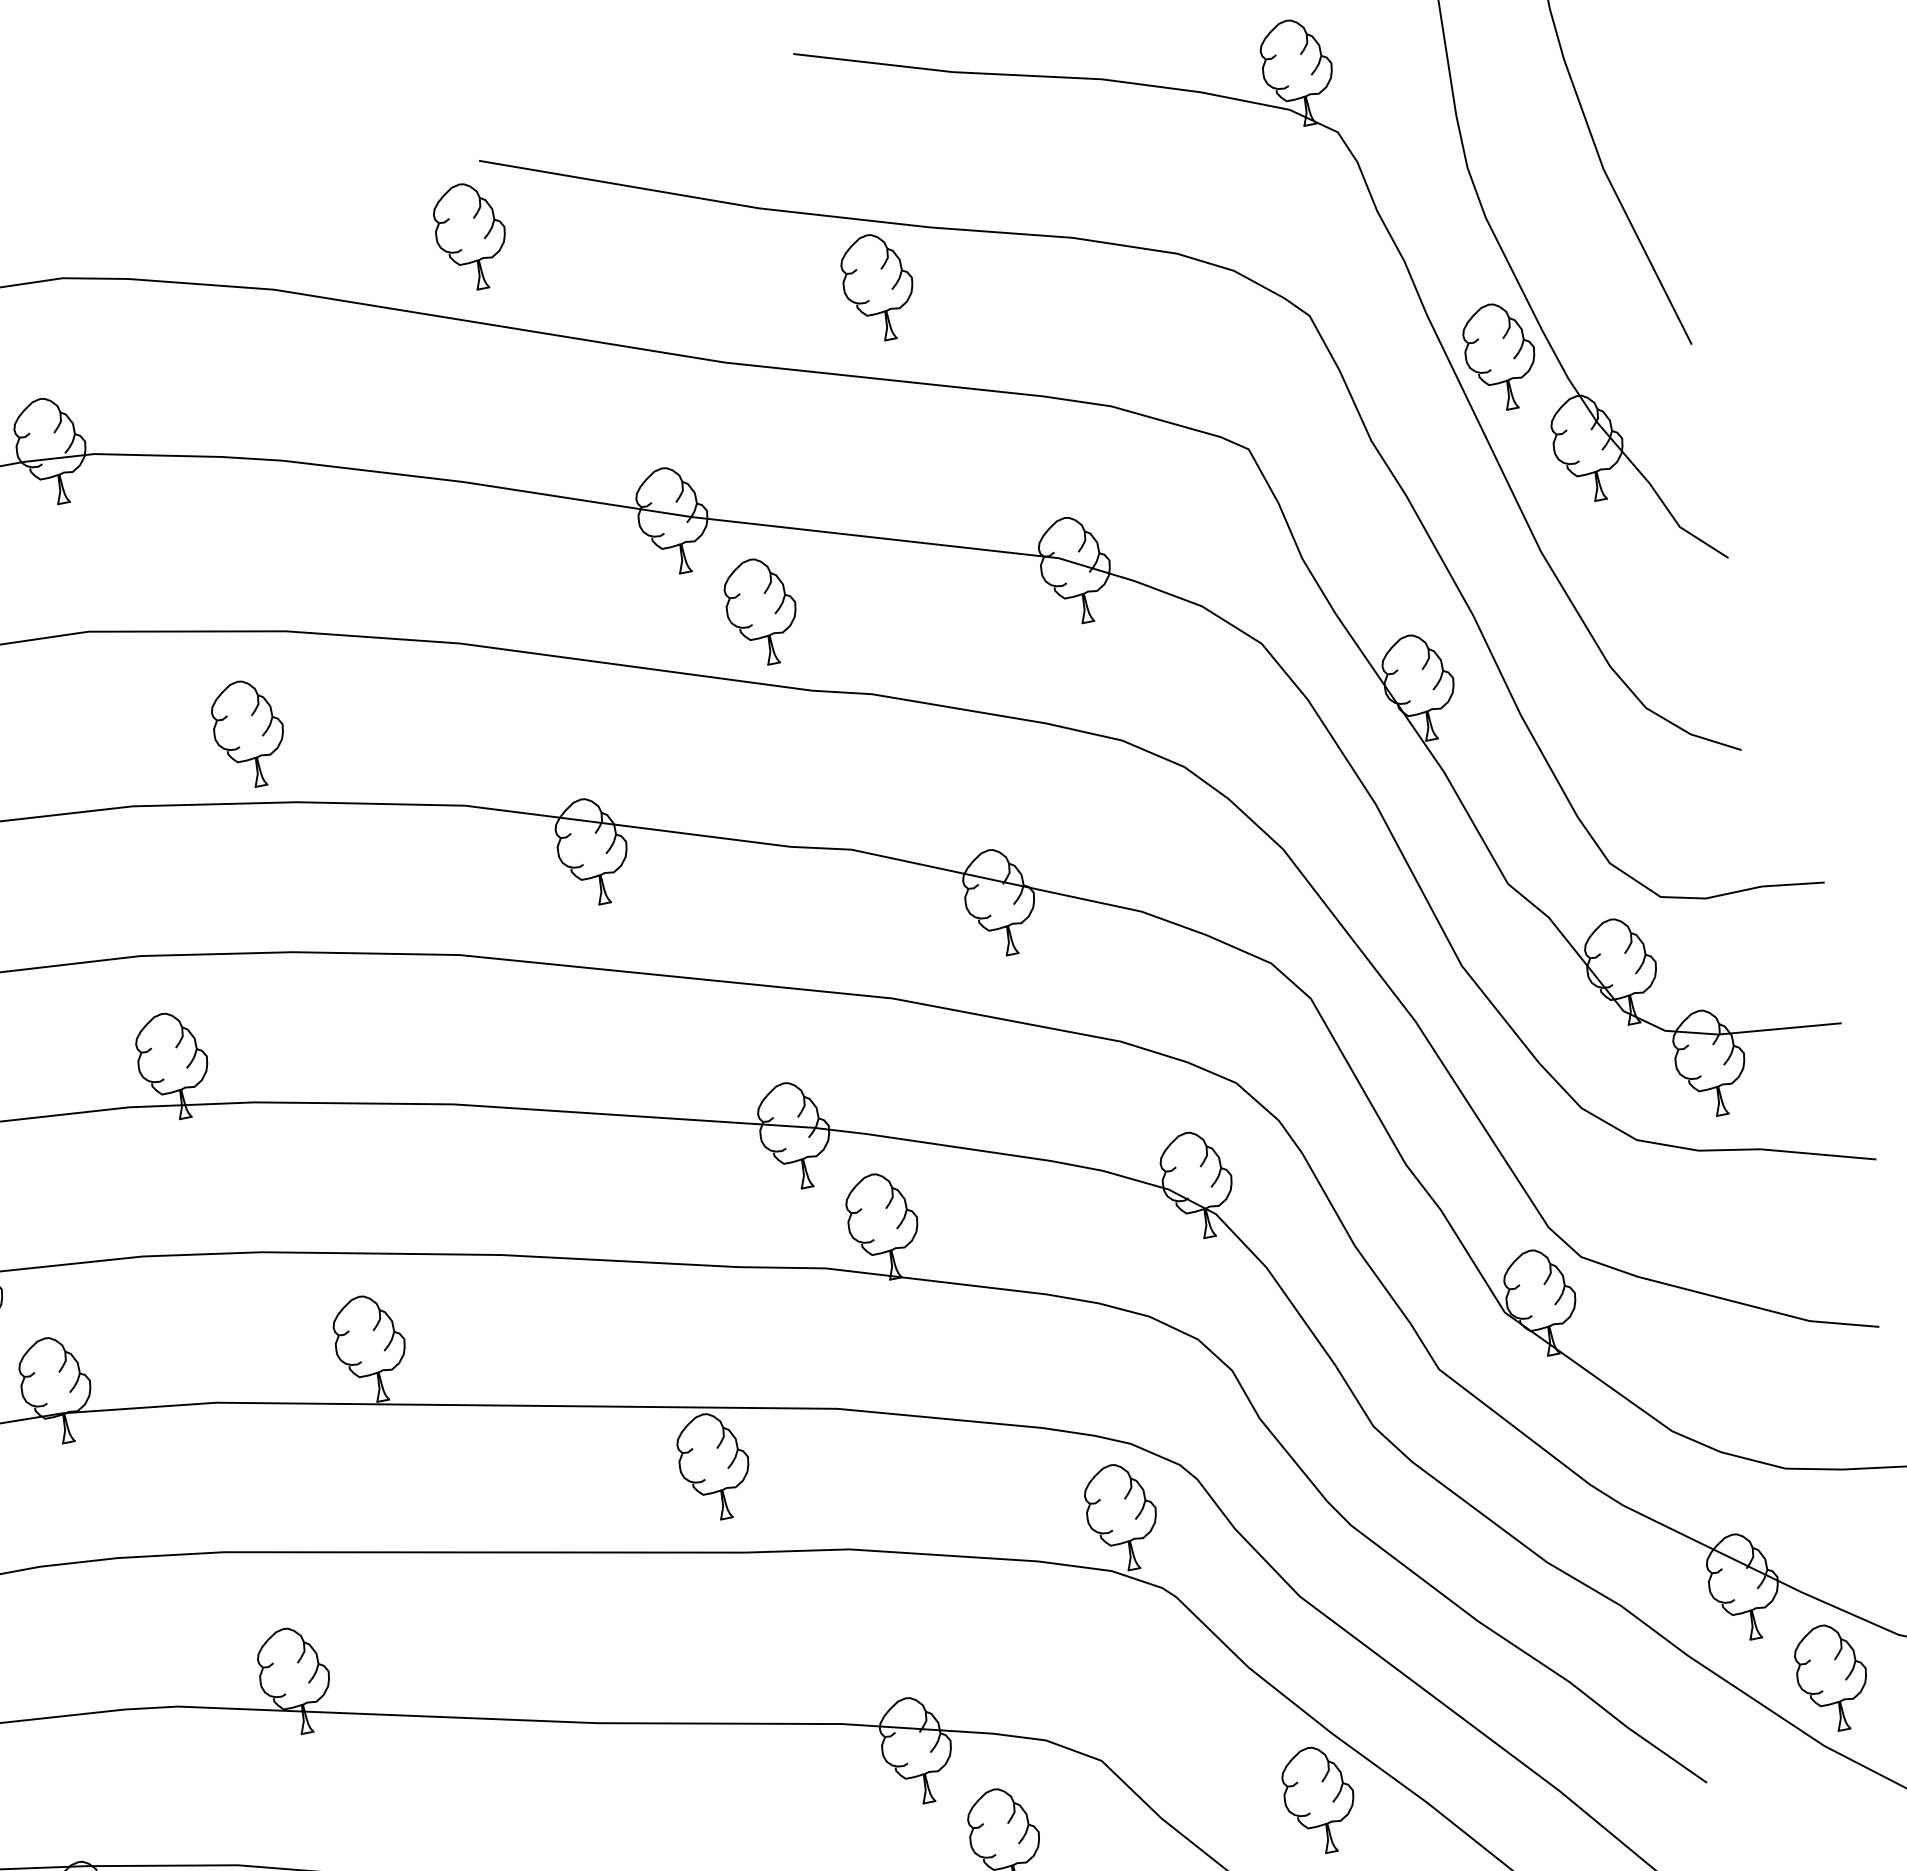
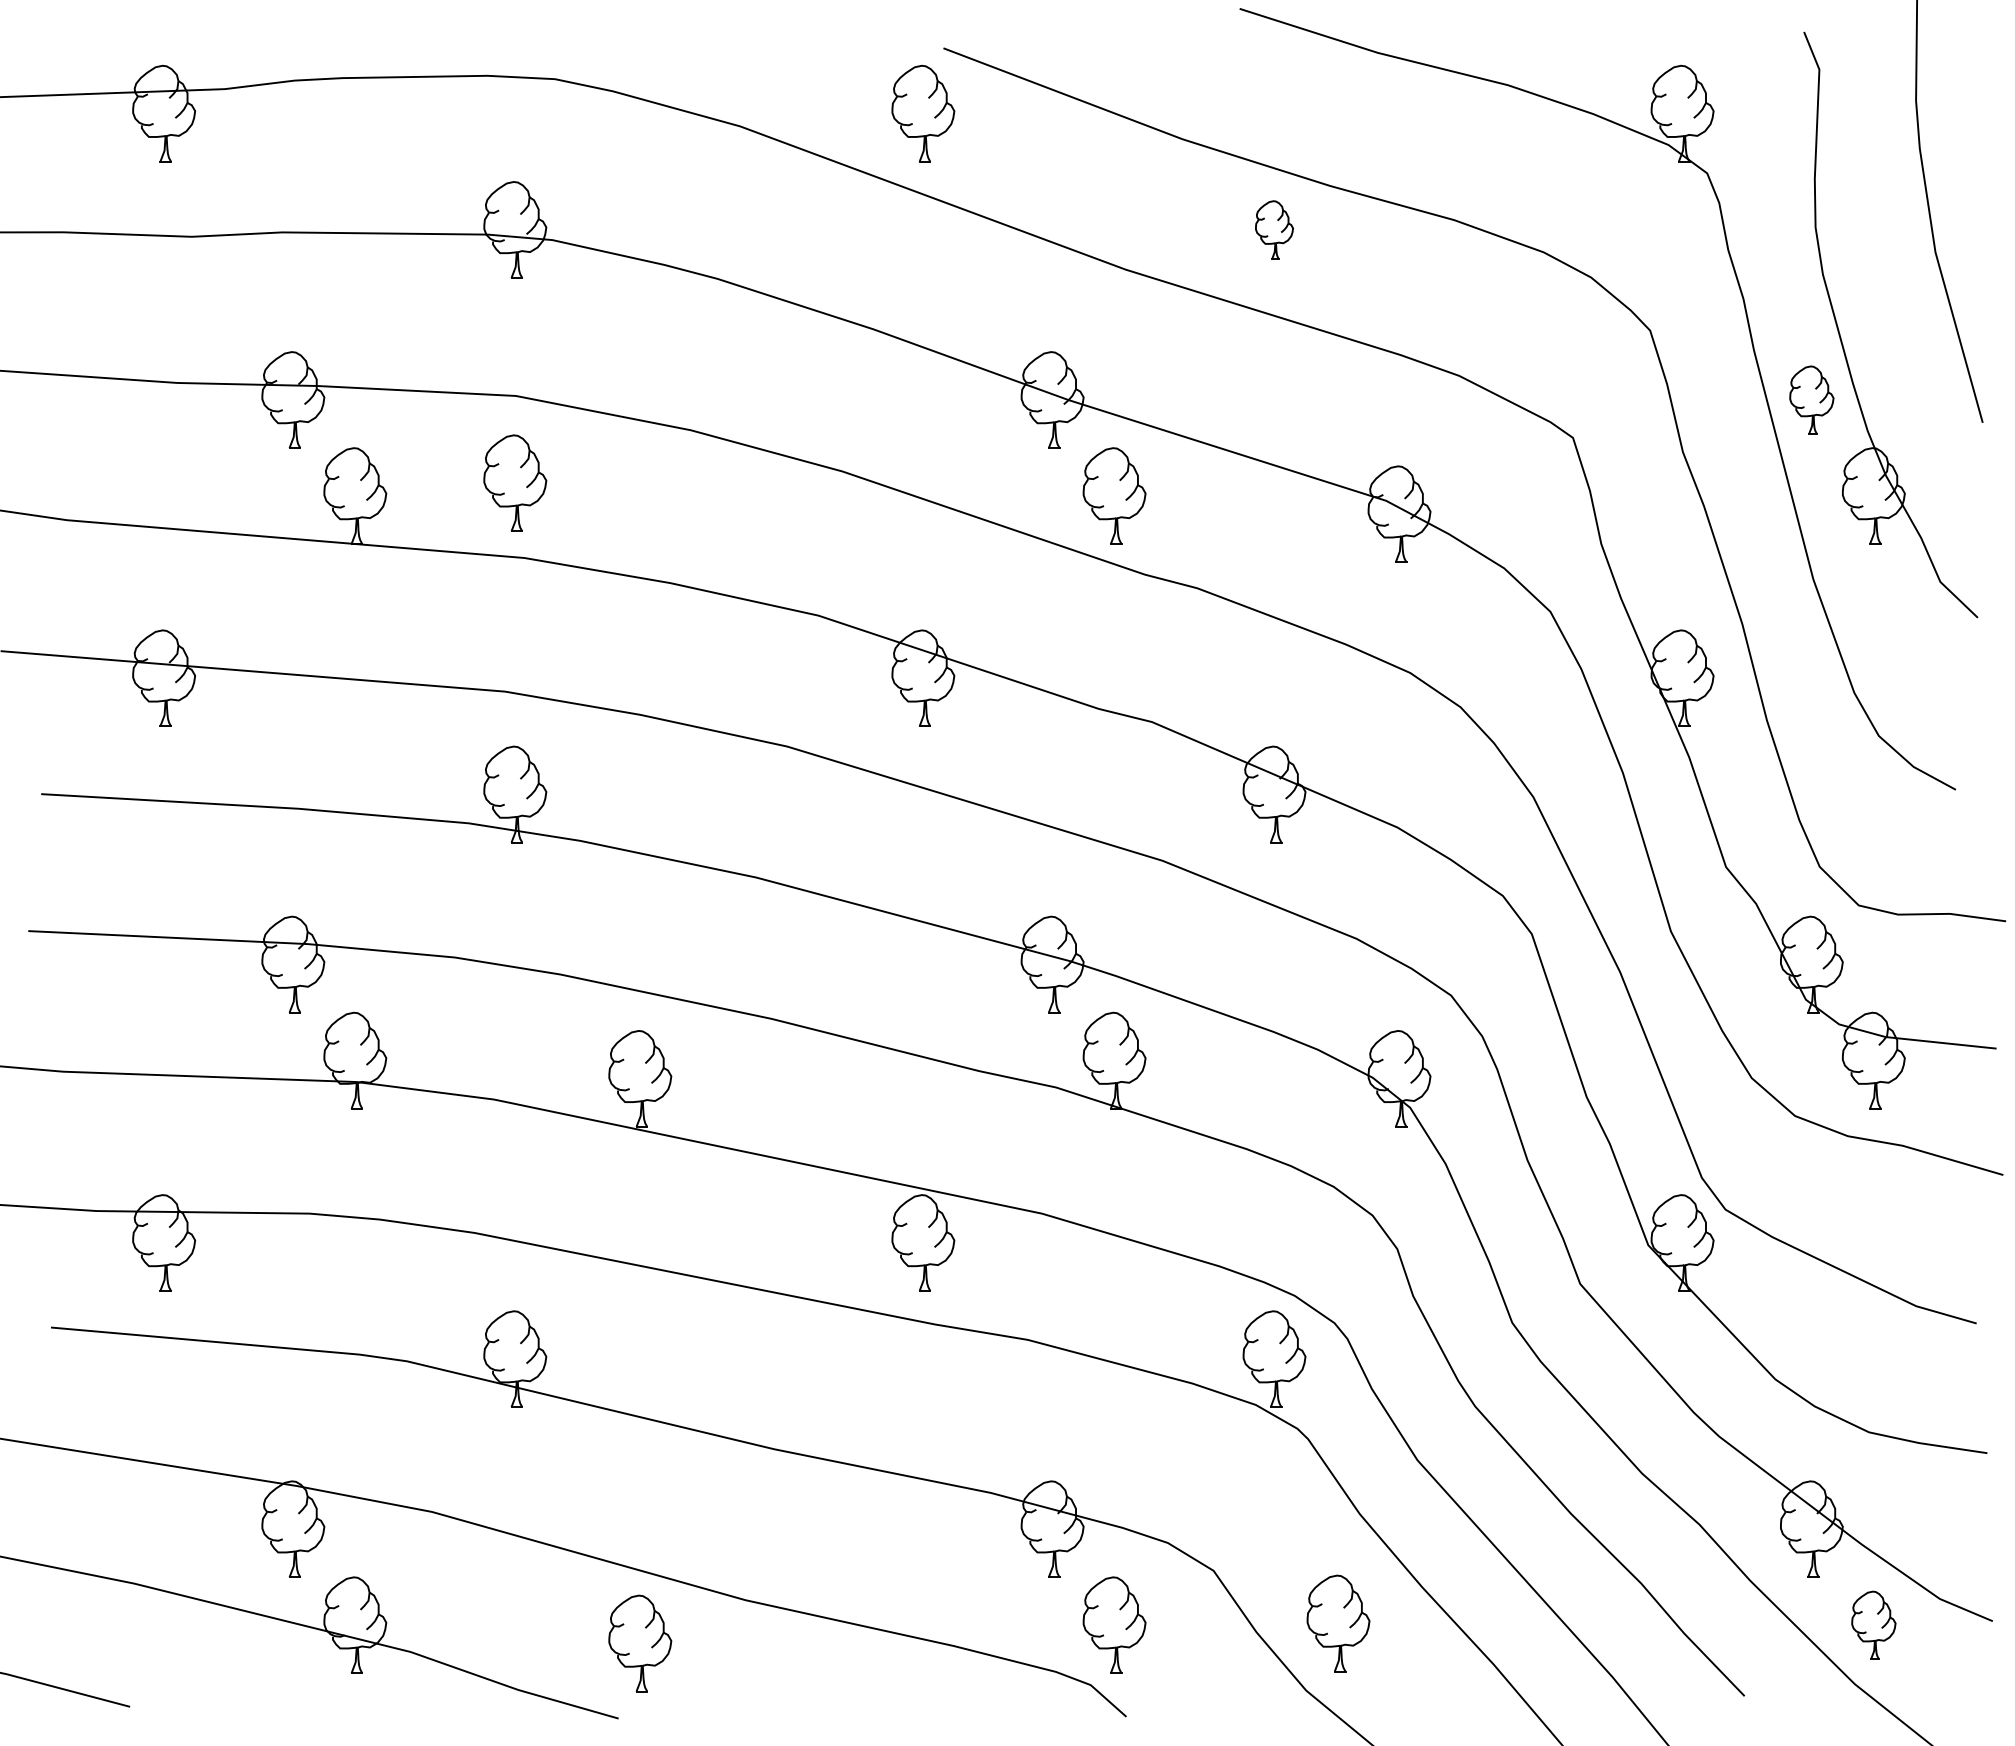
part: (878, 286) -> (1274, 229), size x0.6
part: (1500, 356) -> (1811, 399), size x0.7
part: (249, 732) -> (515, 482), moved
part: (1831, 1677) -> (1873, 1624), size x0.7
part: (1319, 1799) -> (1338, 1623), moved

